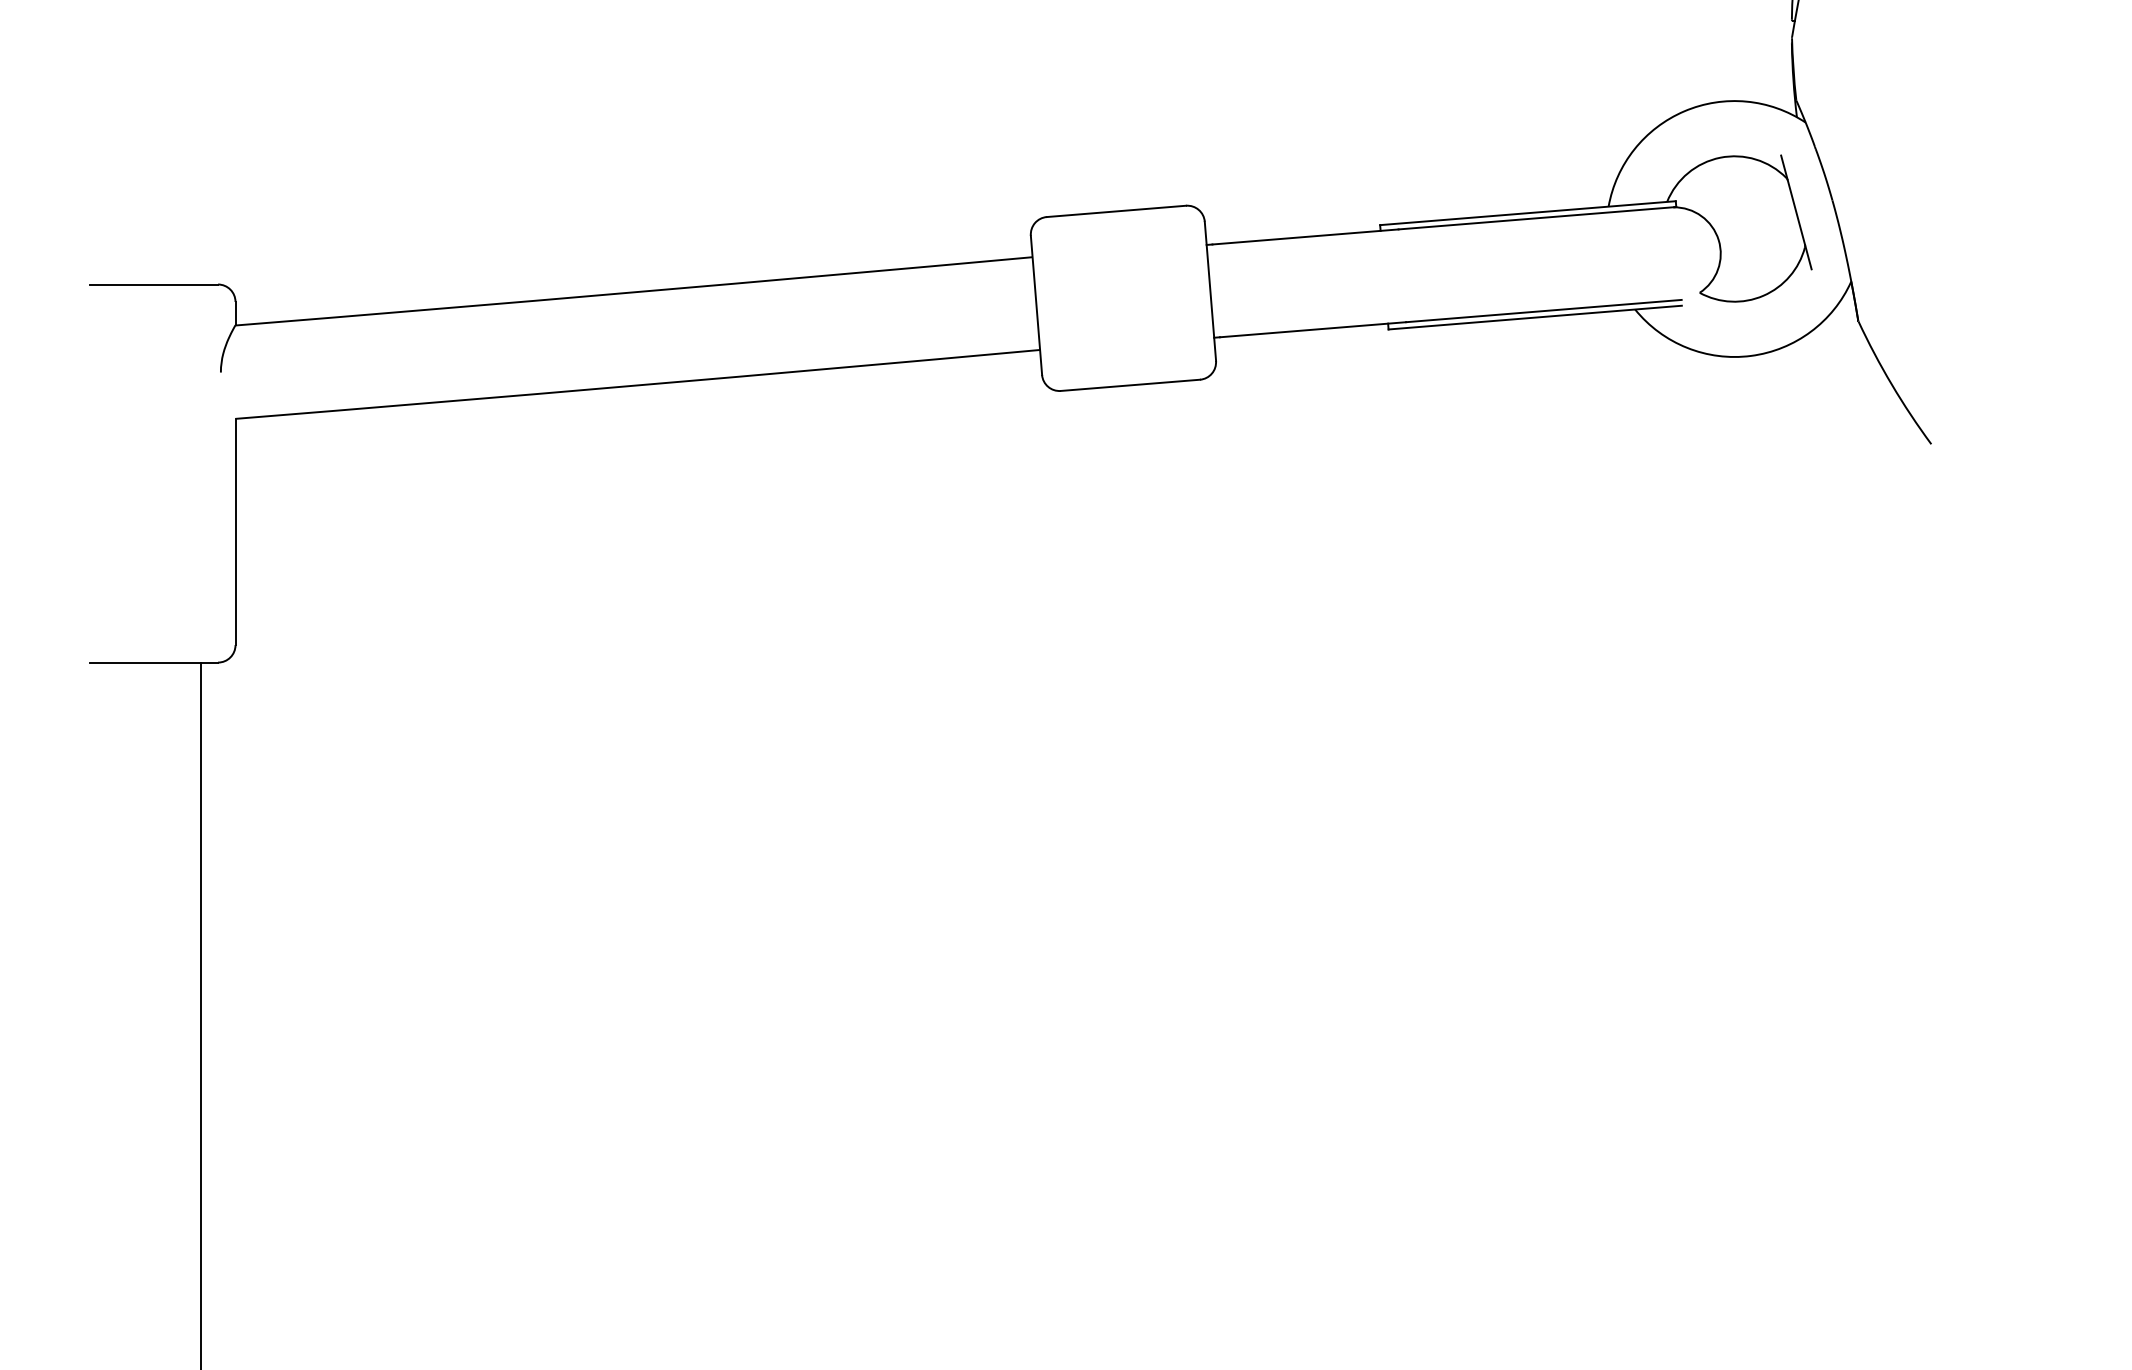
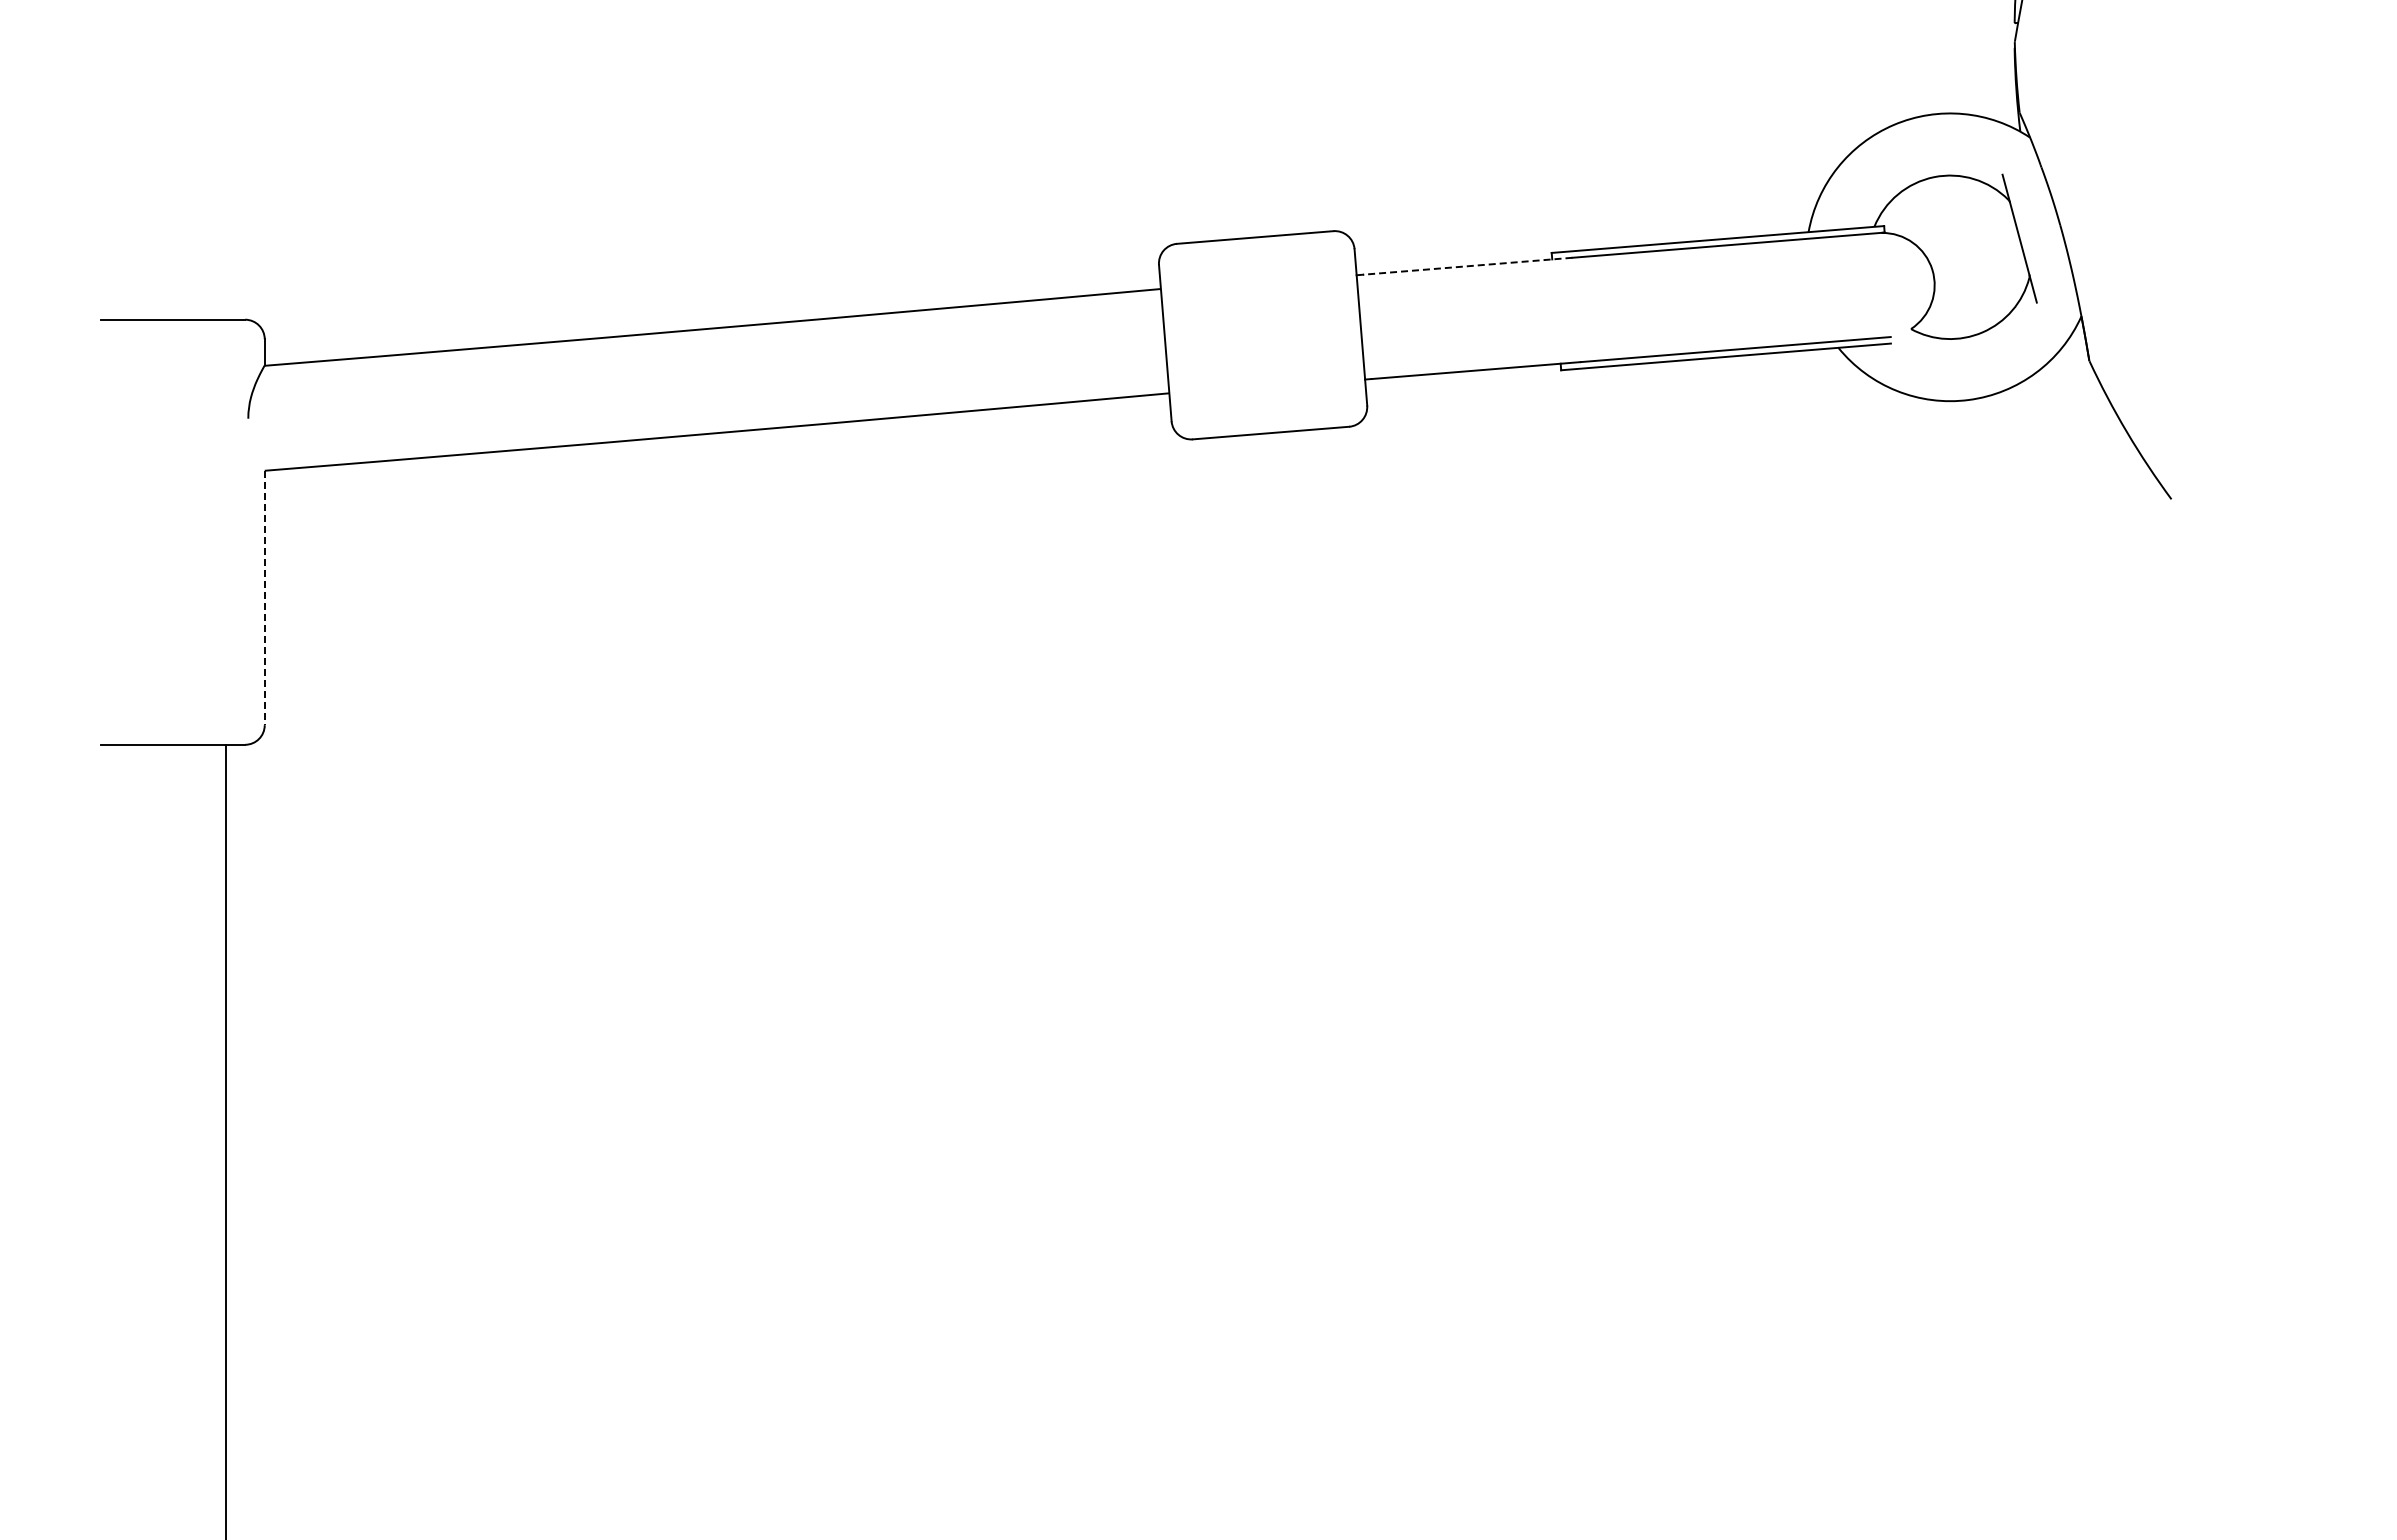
line: (1305, 237) -> (1467, 266), solid -> dashed
line: (235, 532) -> (264, 598), solid -> dashed

